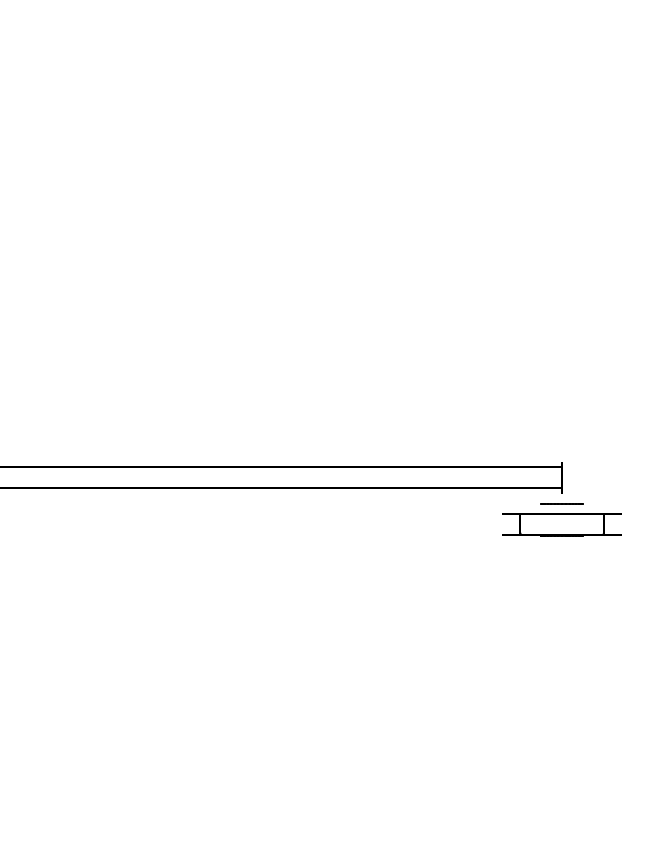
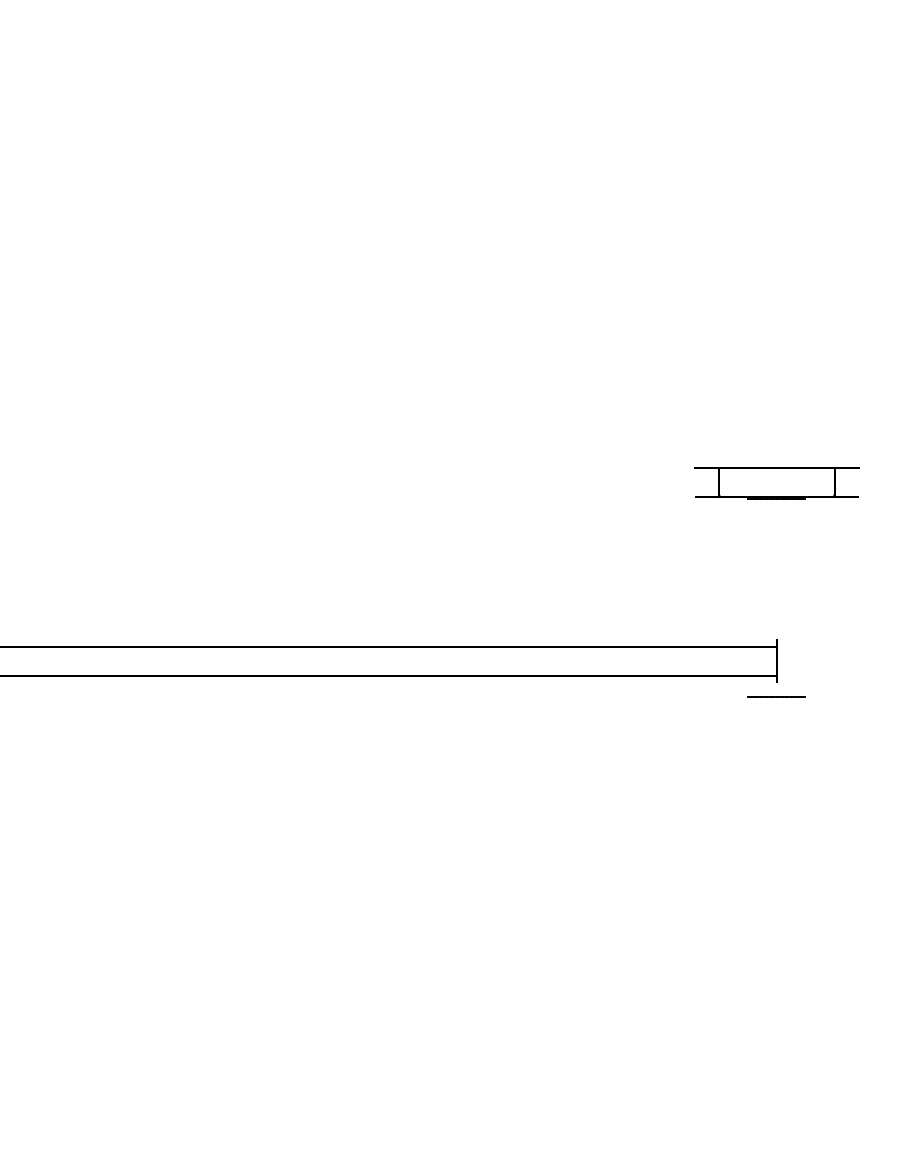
part: (561, 525) -> (776, 483), moved

